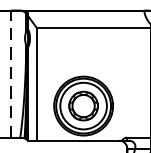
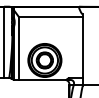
line: (11, 74) -> (4, 42), dashed -> solid

